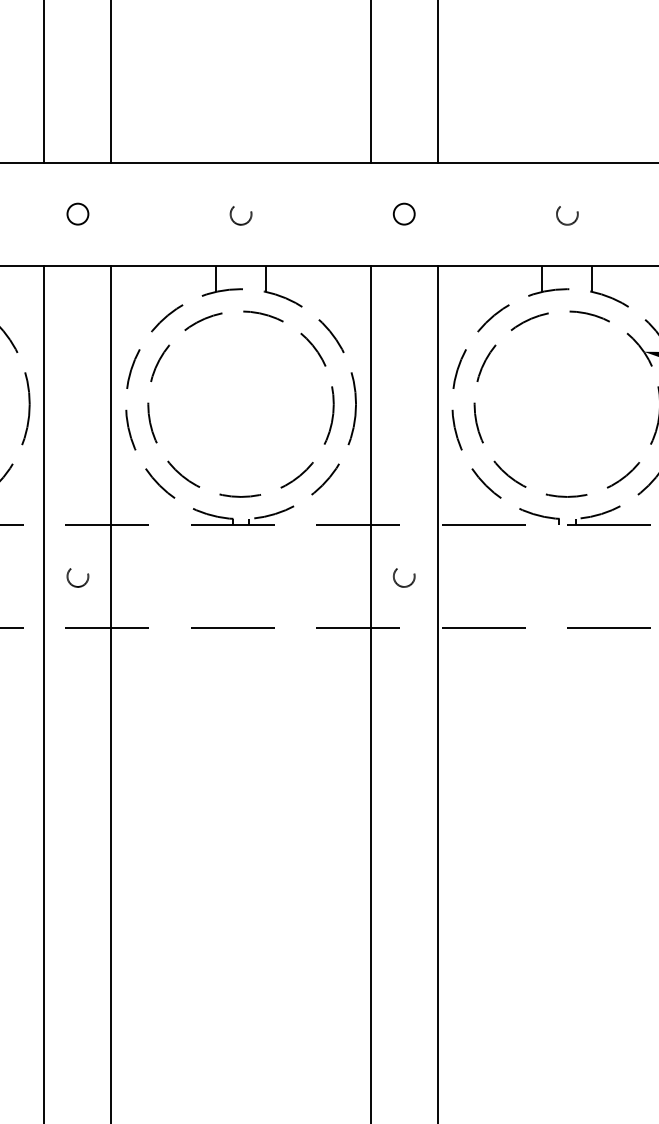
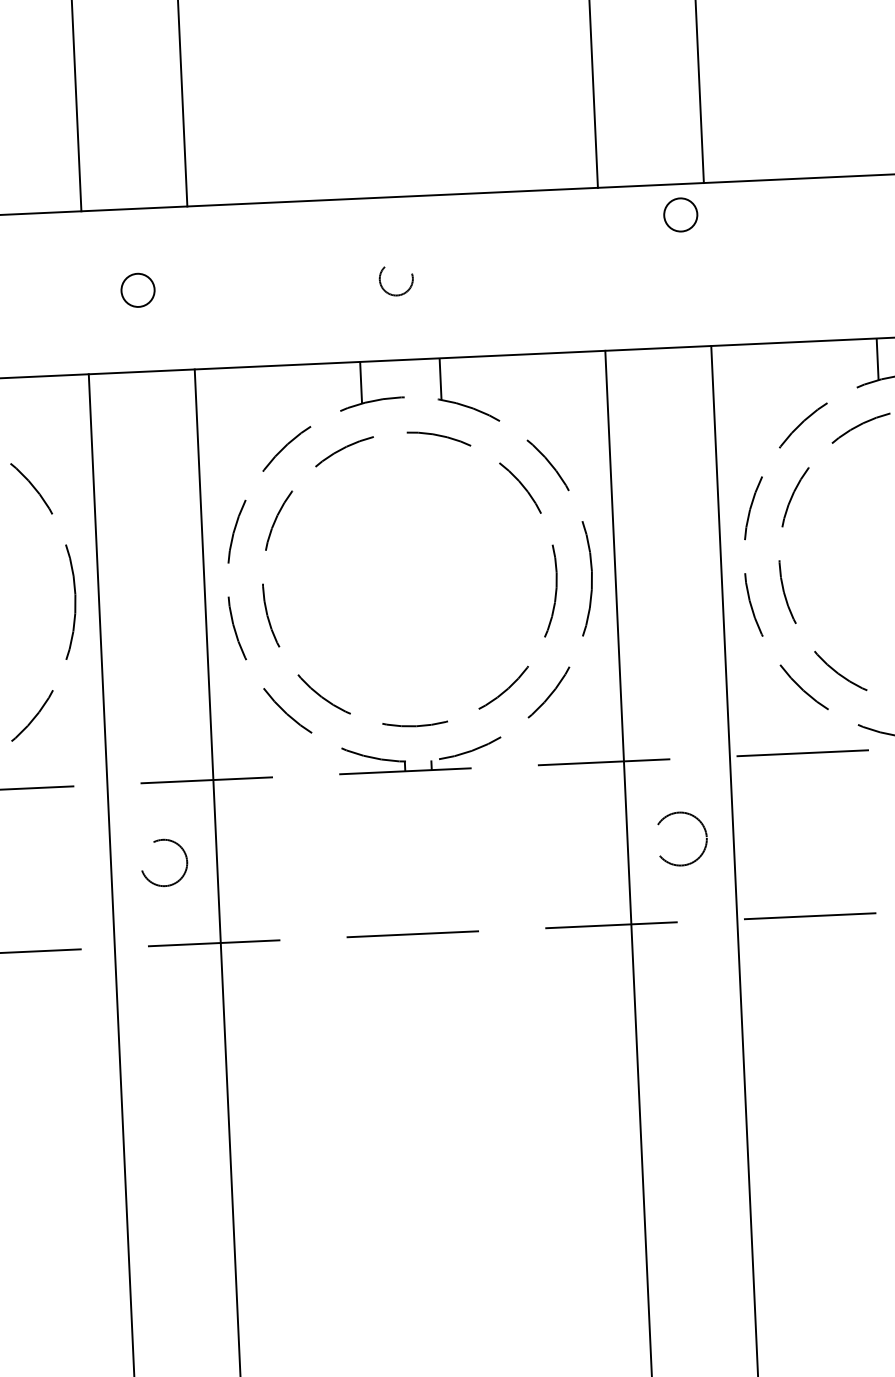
circle: (403, 213) -> (679, 213), moved
circle: (77, 577) -> (163, 865), size x1.4
circle: (404, 577) -> (681, 842), size x1.6

